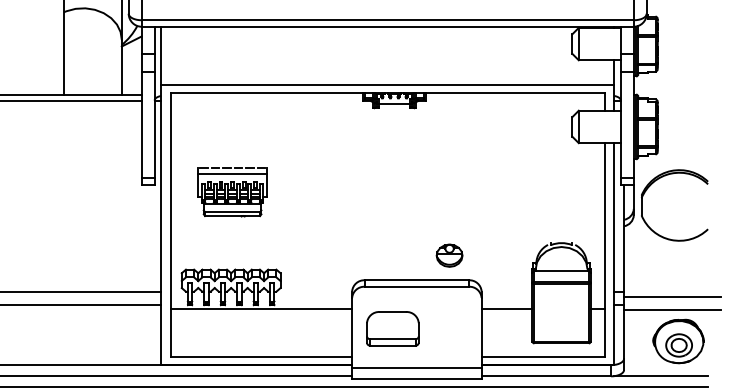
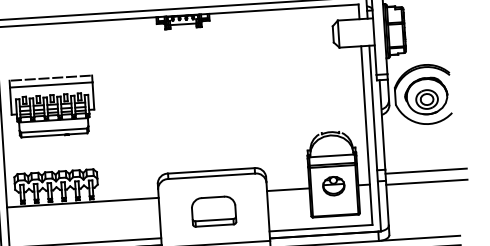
part: (232, 192) -> (52, 107), size x1.43
part: (449, 255) -> (333, 186), moved
part: (392, 328) -> (213, 211), moved
part: (678, 341) -> (426, 96), moved

